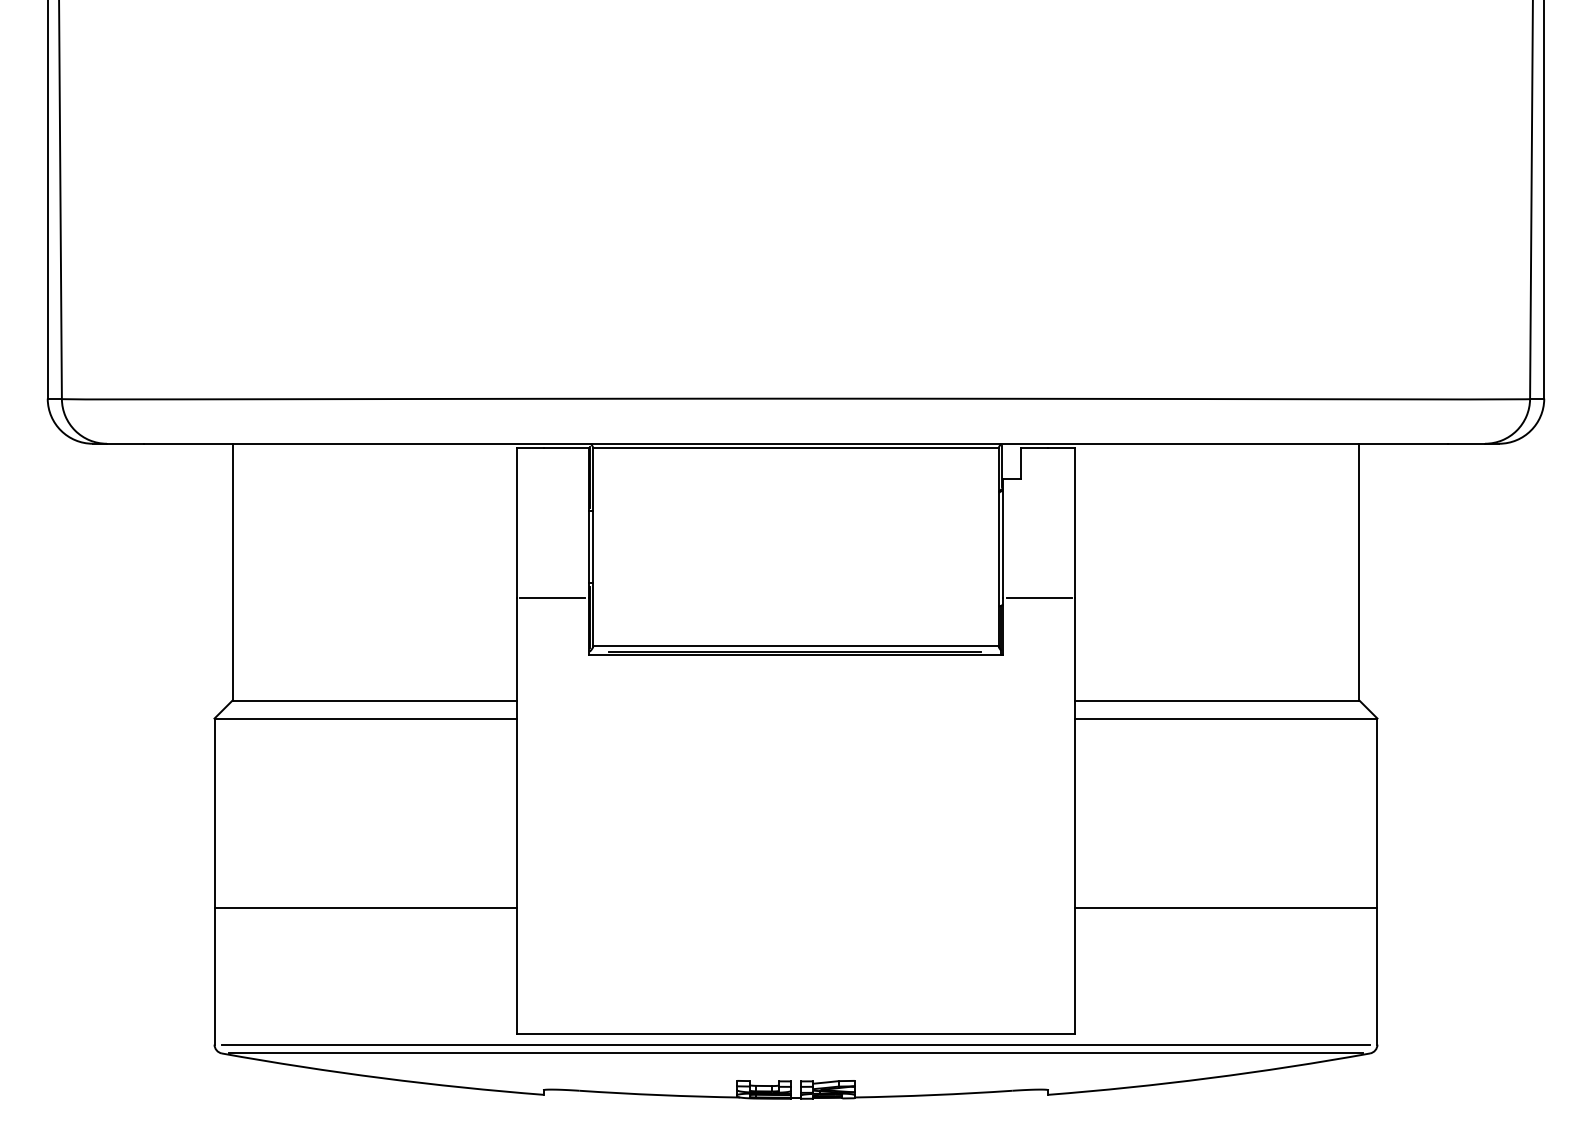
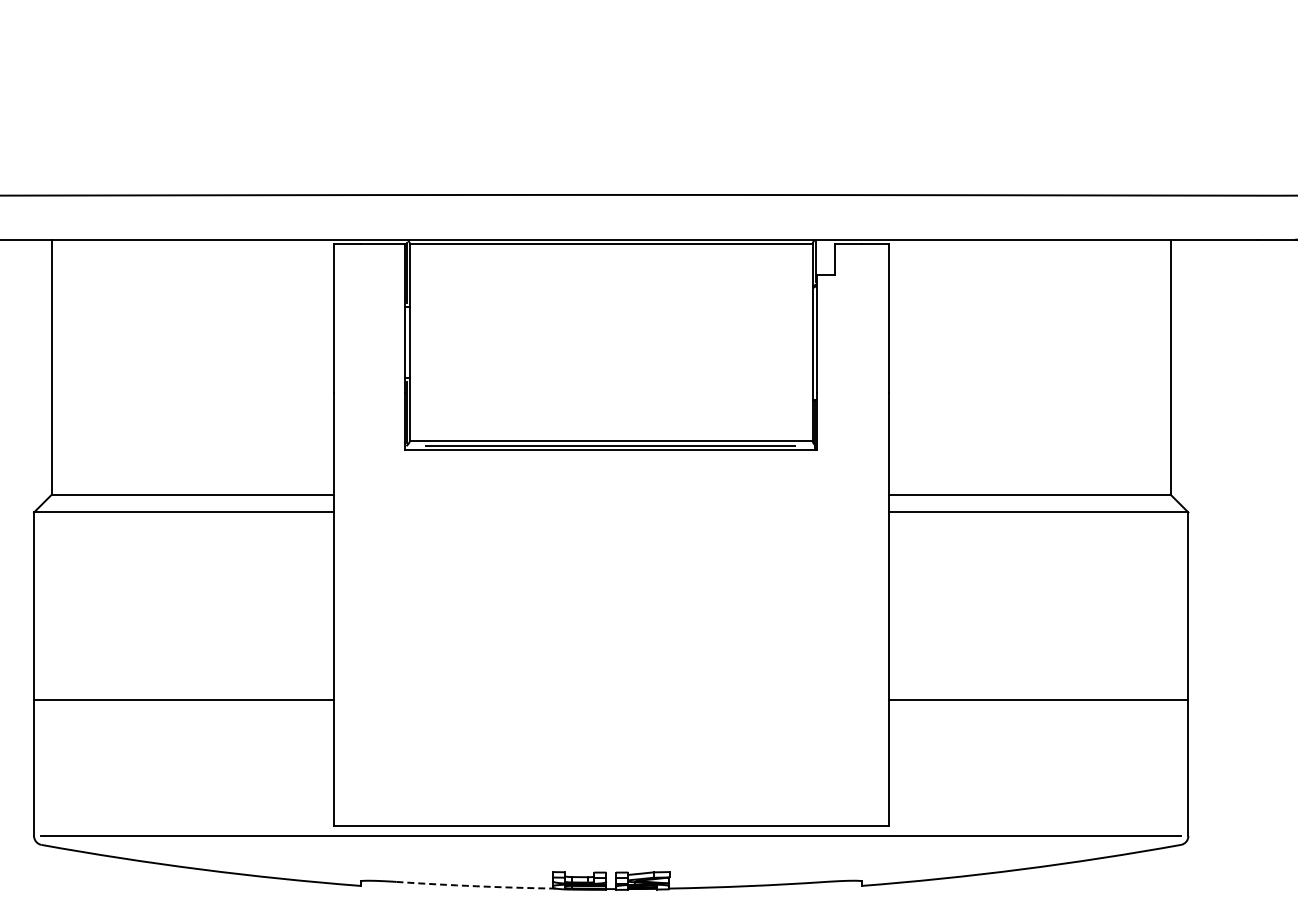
line: (552, 598) -> (369, 393), removed
line: (1038, 598) -> (851, 393), removed
line: (795, 1053) -> (610, 844), removed
arc: (659, 1095) -> (475, 886), solid -> dashed

